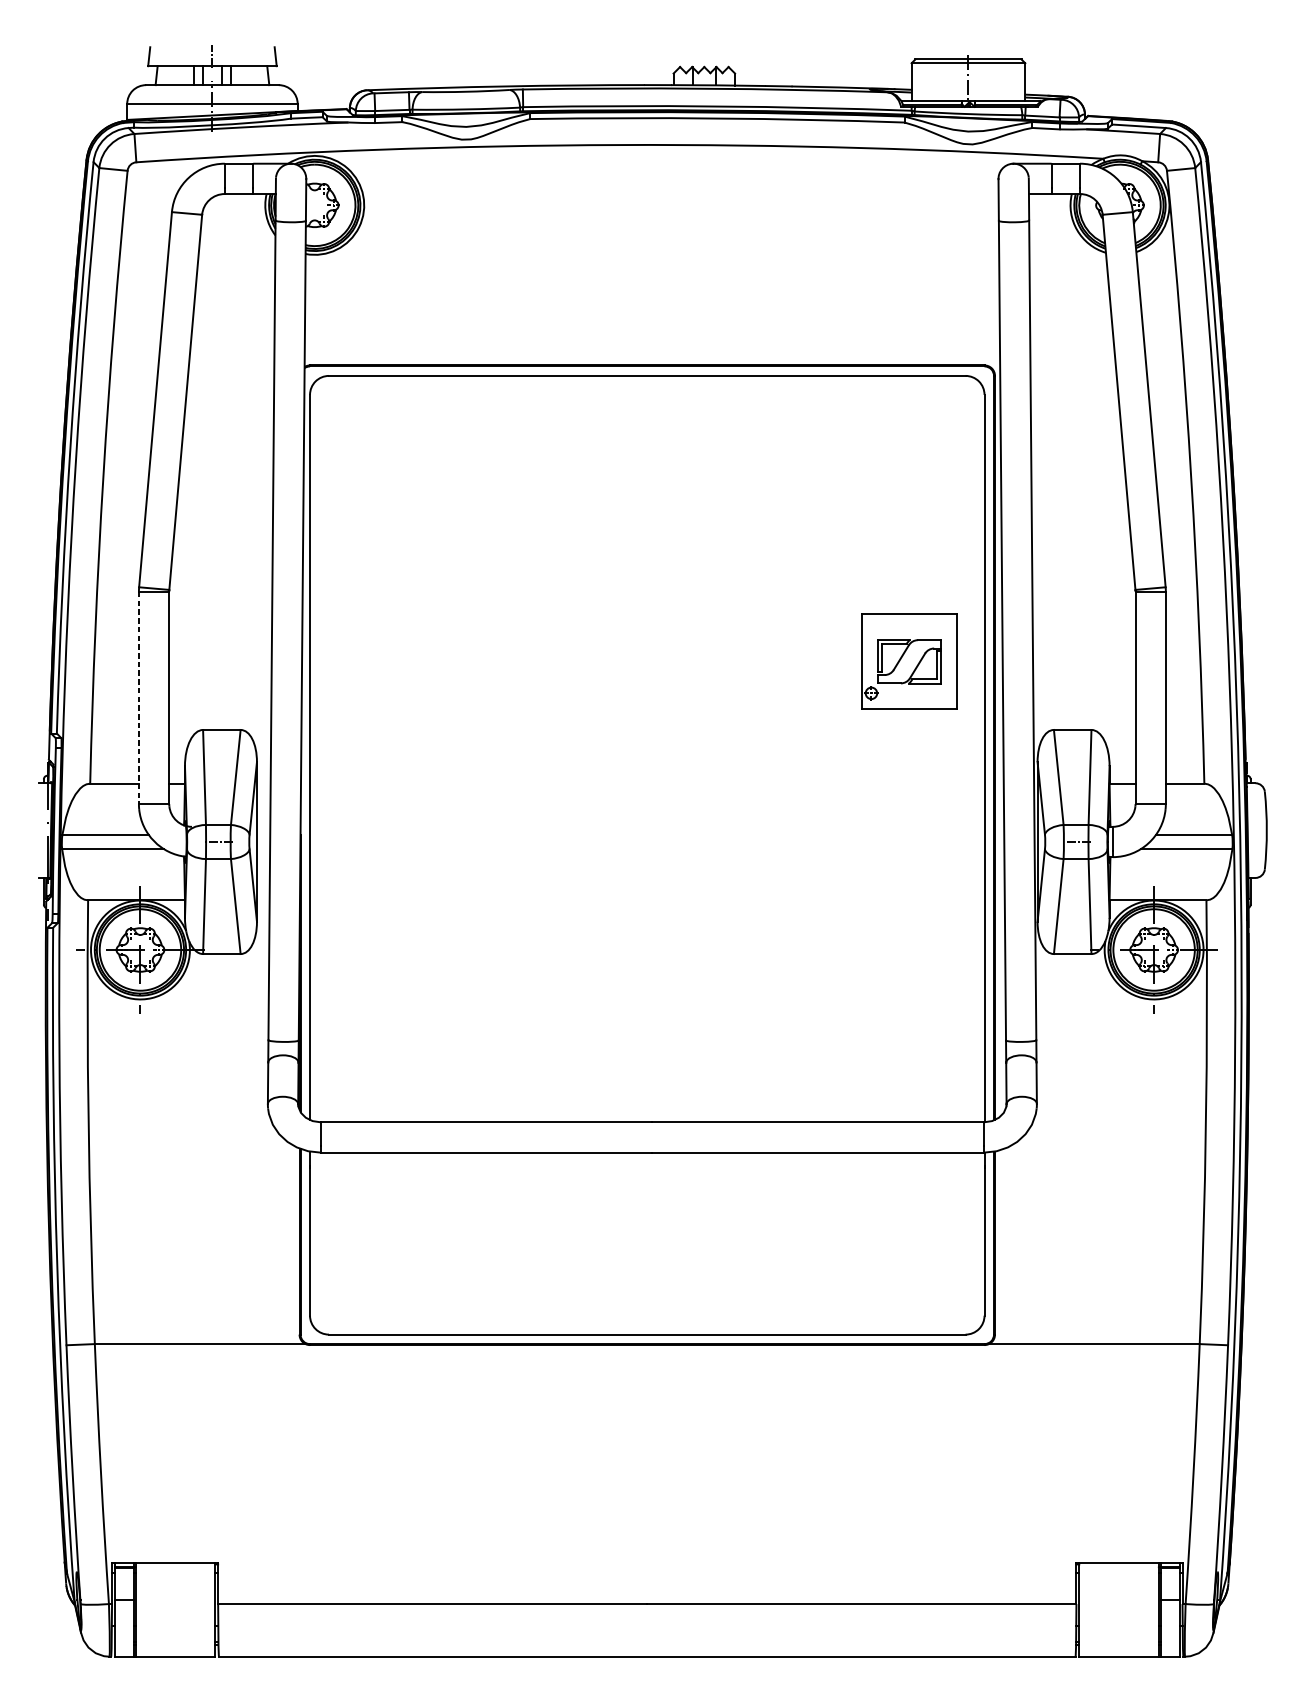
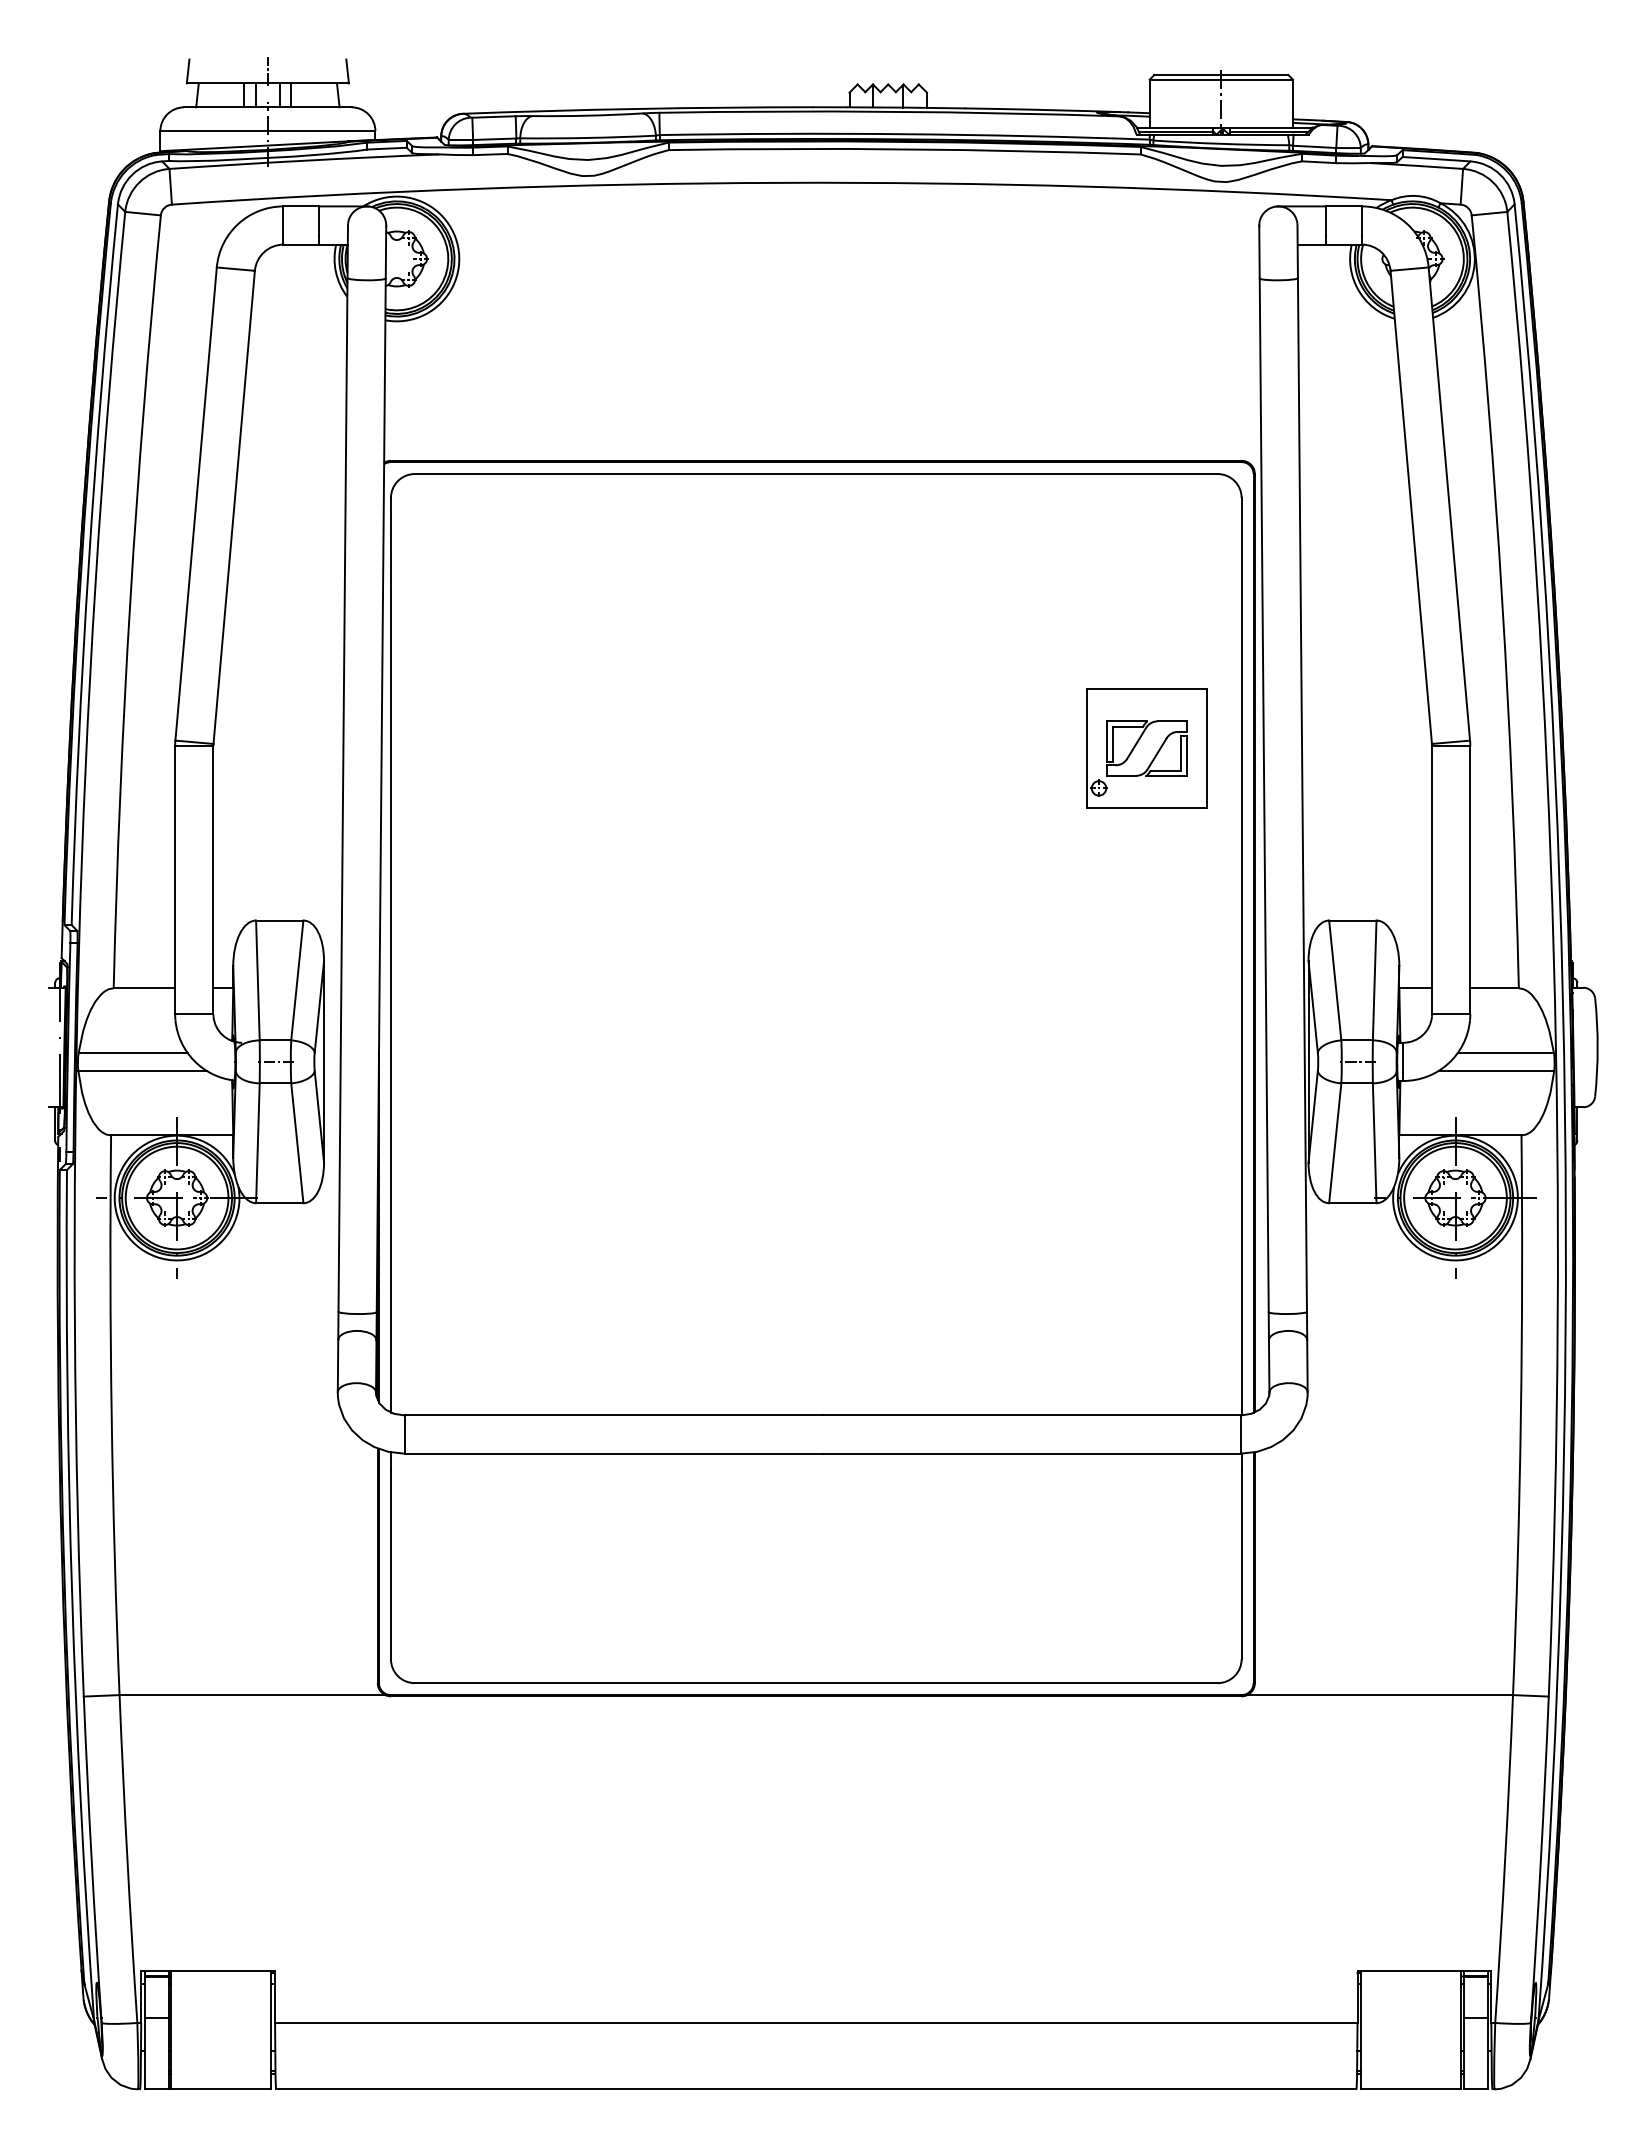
part: (909, 661) -> (1146, 748), moved
line: (139, 698) -> (175, 880), dashed -> solid

